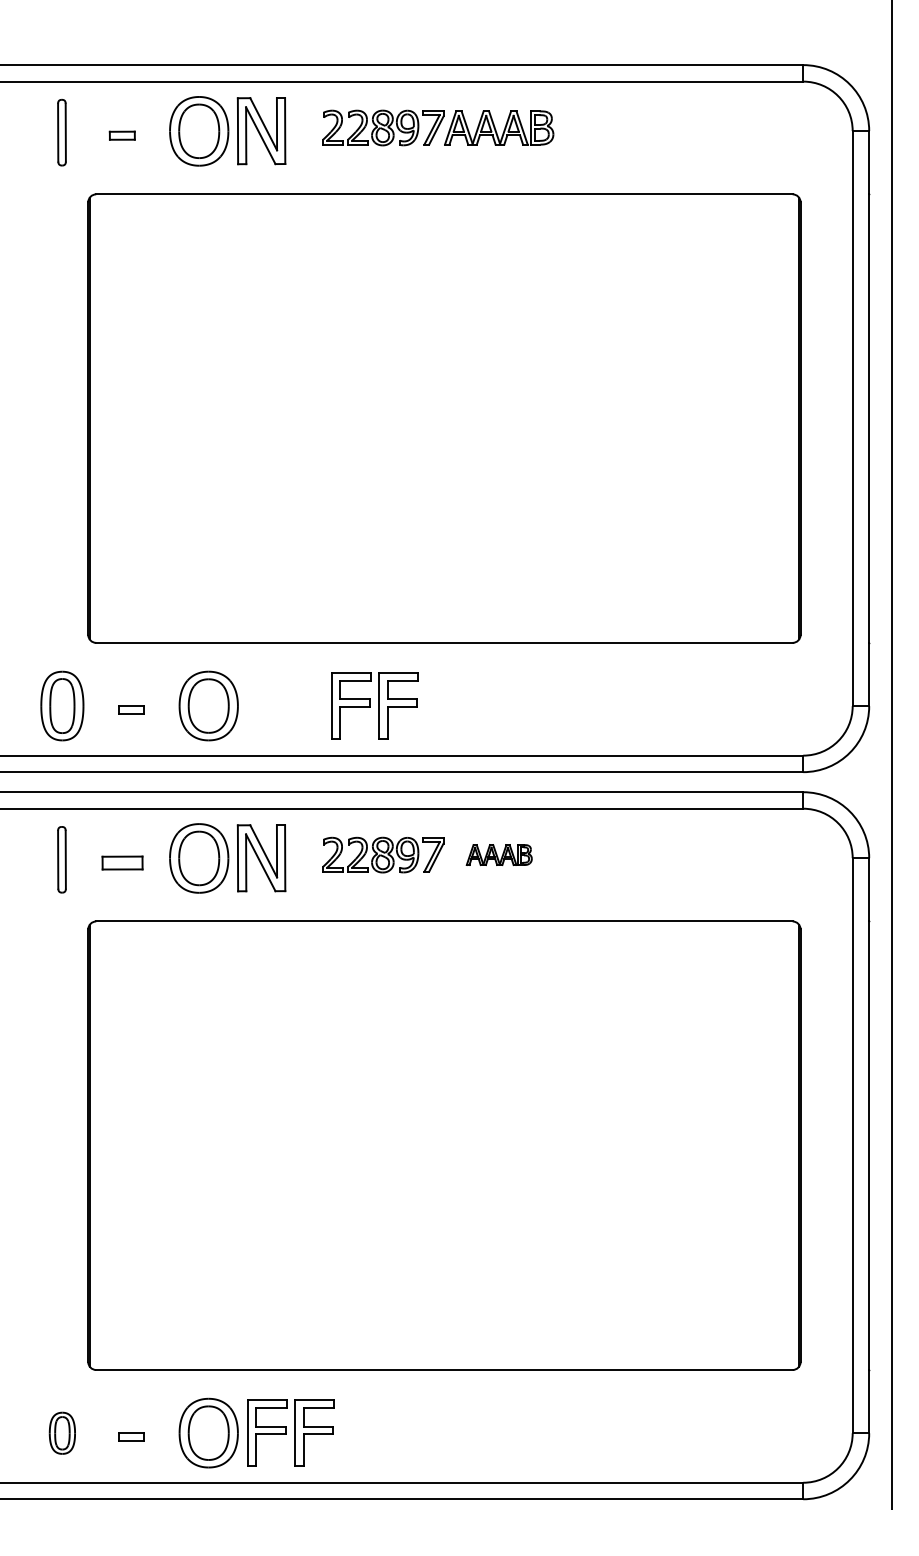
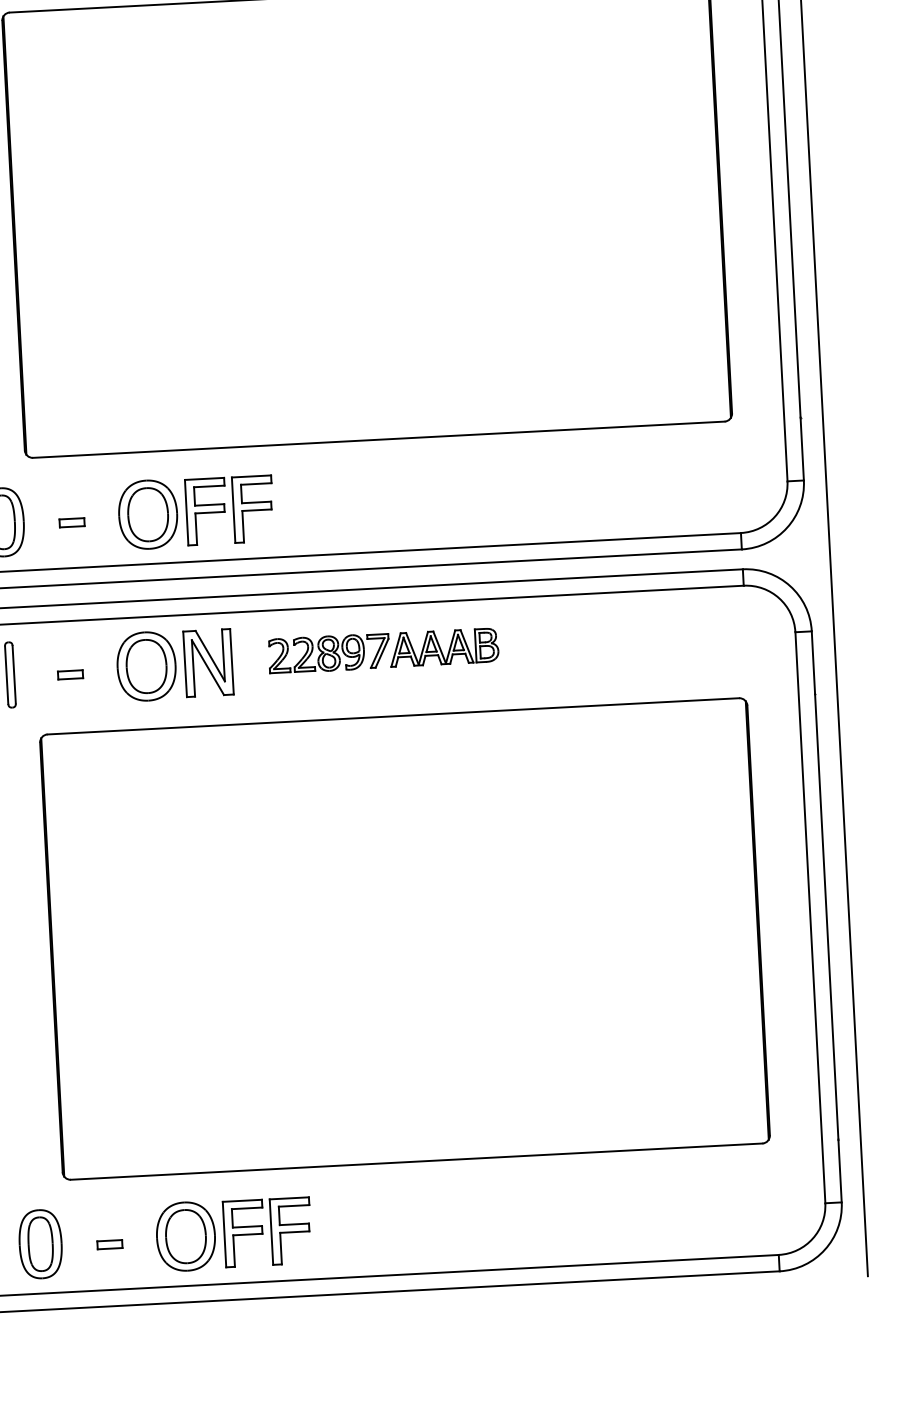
part: (374, 705) -> (229, 509), moved
part: (499, 854) -> (444, 646), size x1.67
part: (121, 862) -> (69, 674), size x0.62
part: (62, 1433) -> (40, 1244), size x1.67

